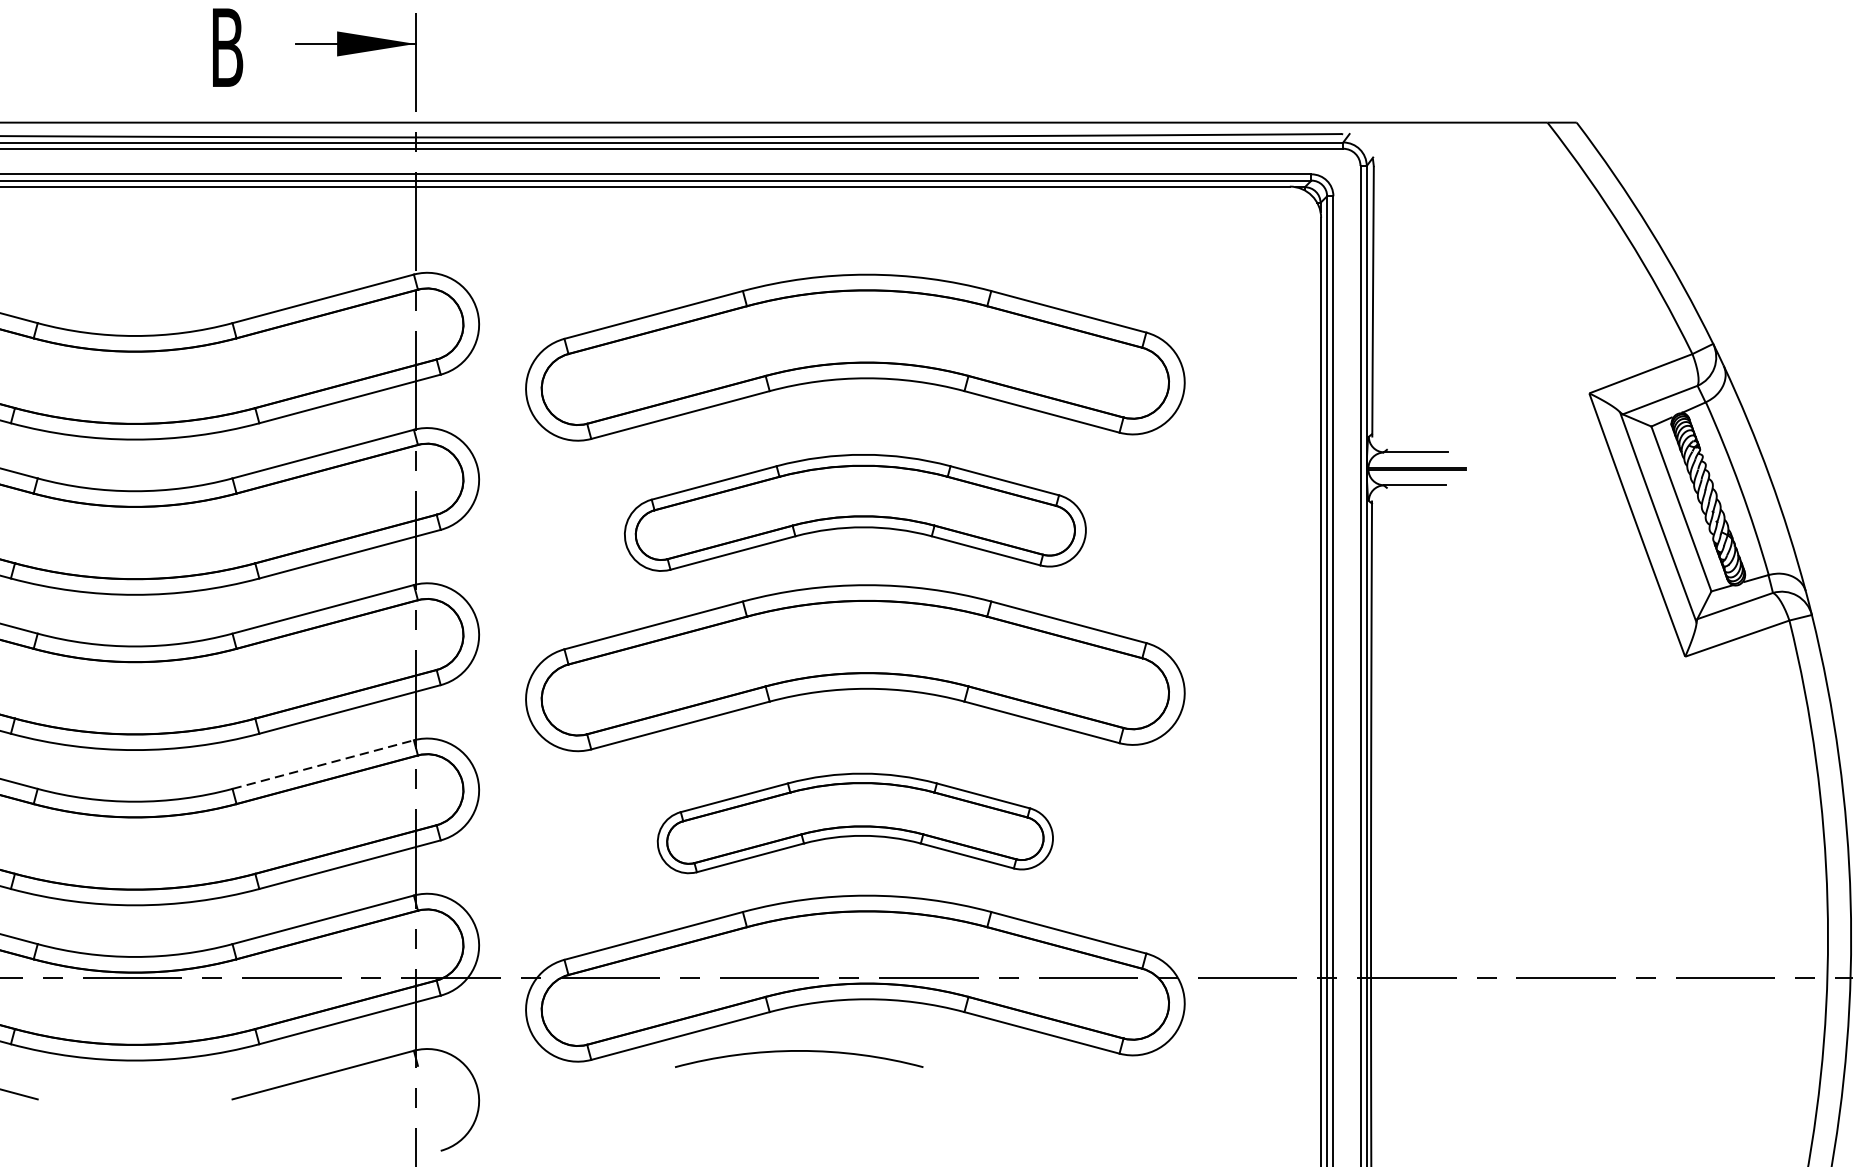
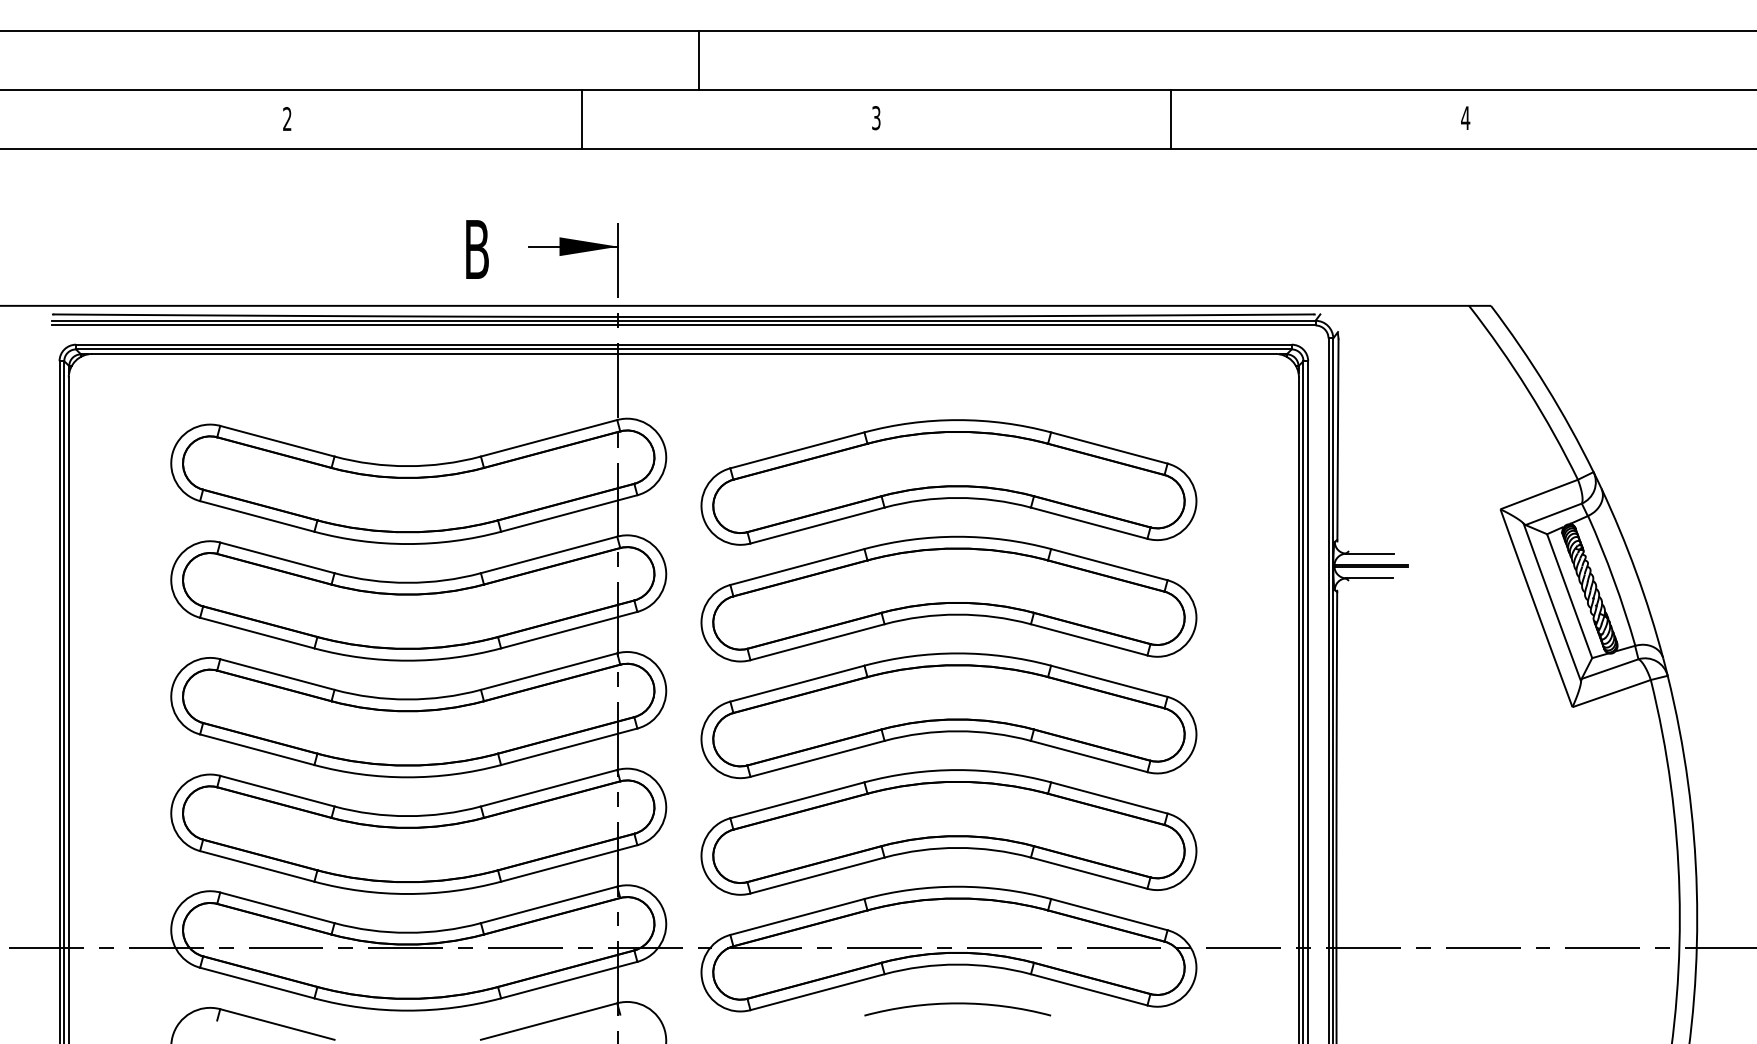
part: (854, 512) -> (948, 598), size x1.43
line: (323, 764) -> (549, 788), dashed -> solid
part: (854, 823) -> (948, 832), size x1.67
arc: (798, 1052) -> (957, 1004), moved

